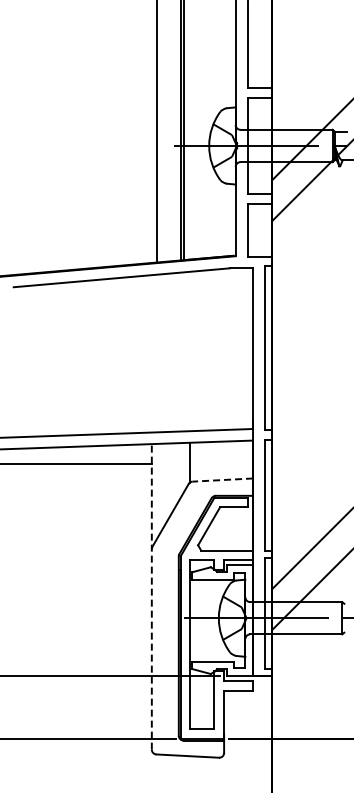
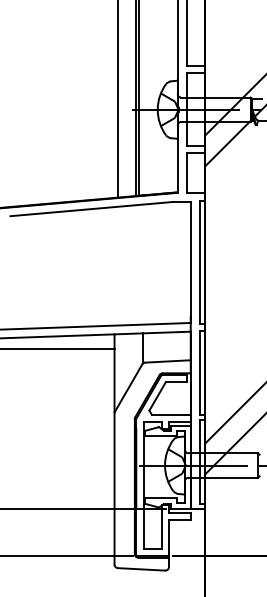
line: (222, 480) -> (167, 361), dashed -> solid
line: (151, 596) -> (114, 449), dashed -> solid

